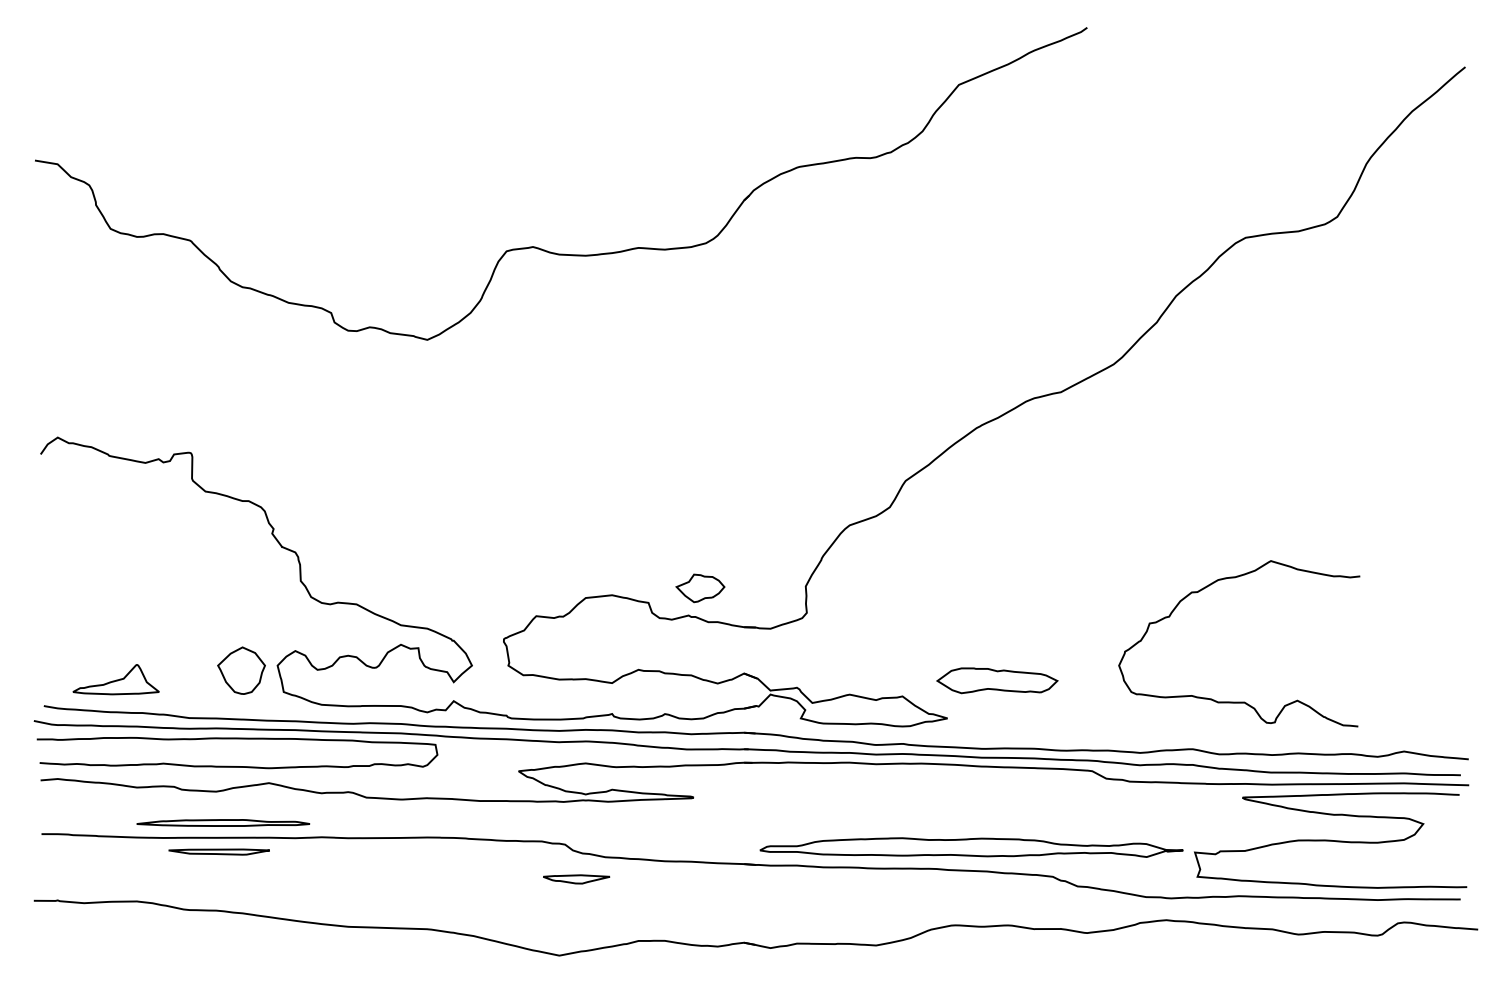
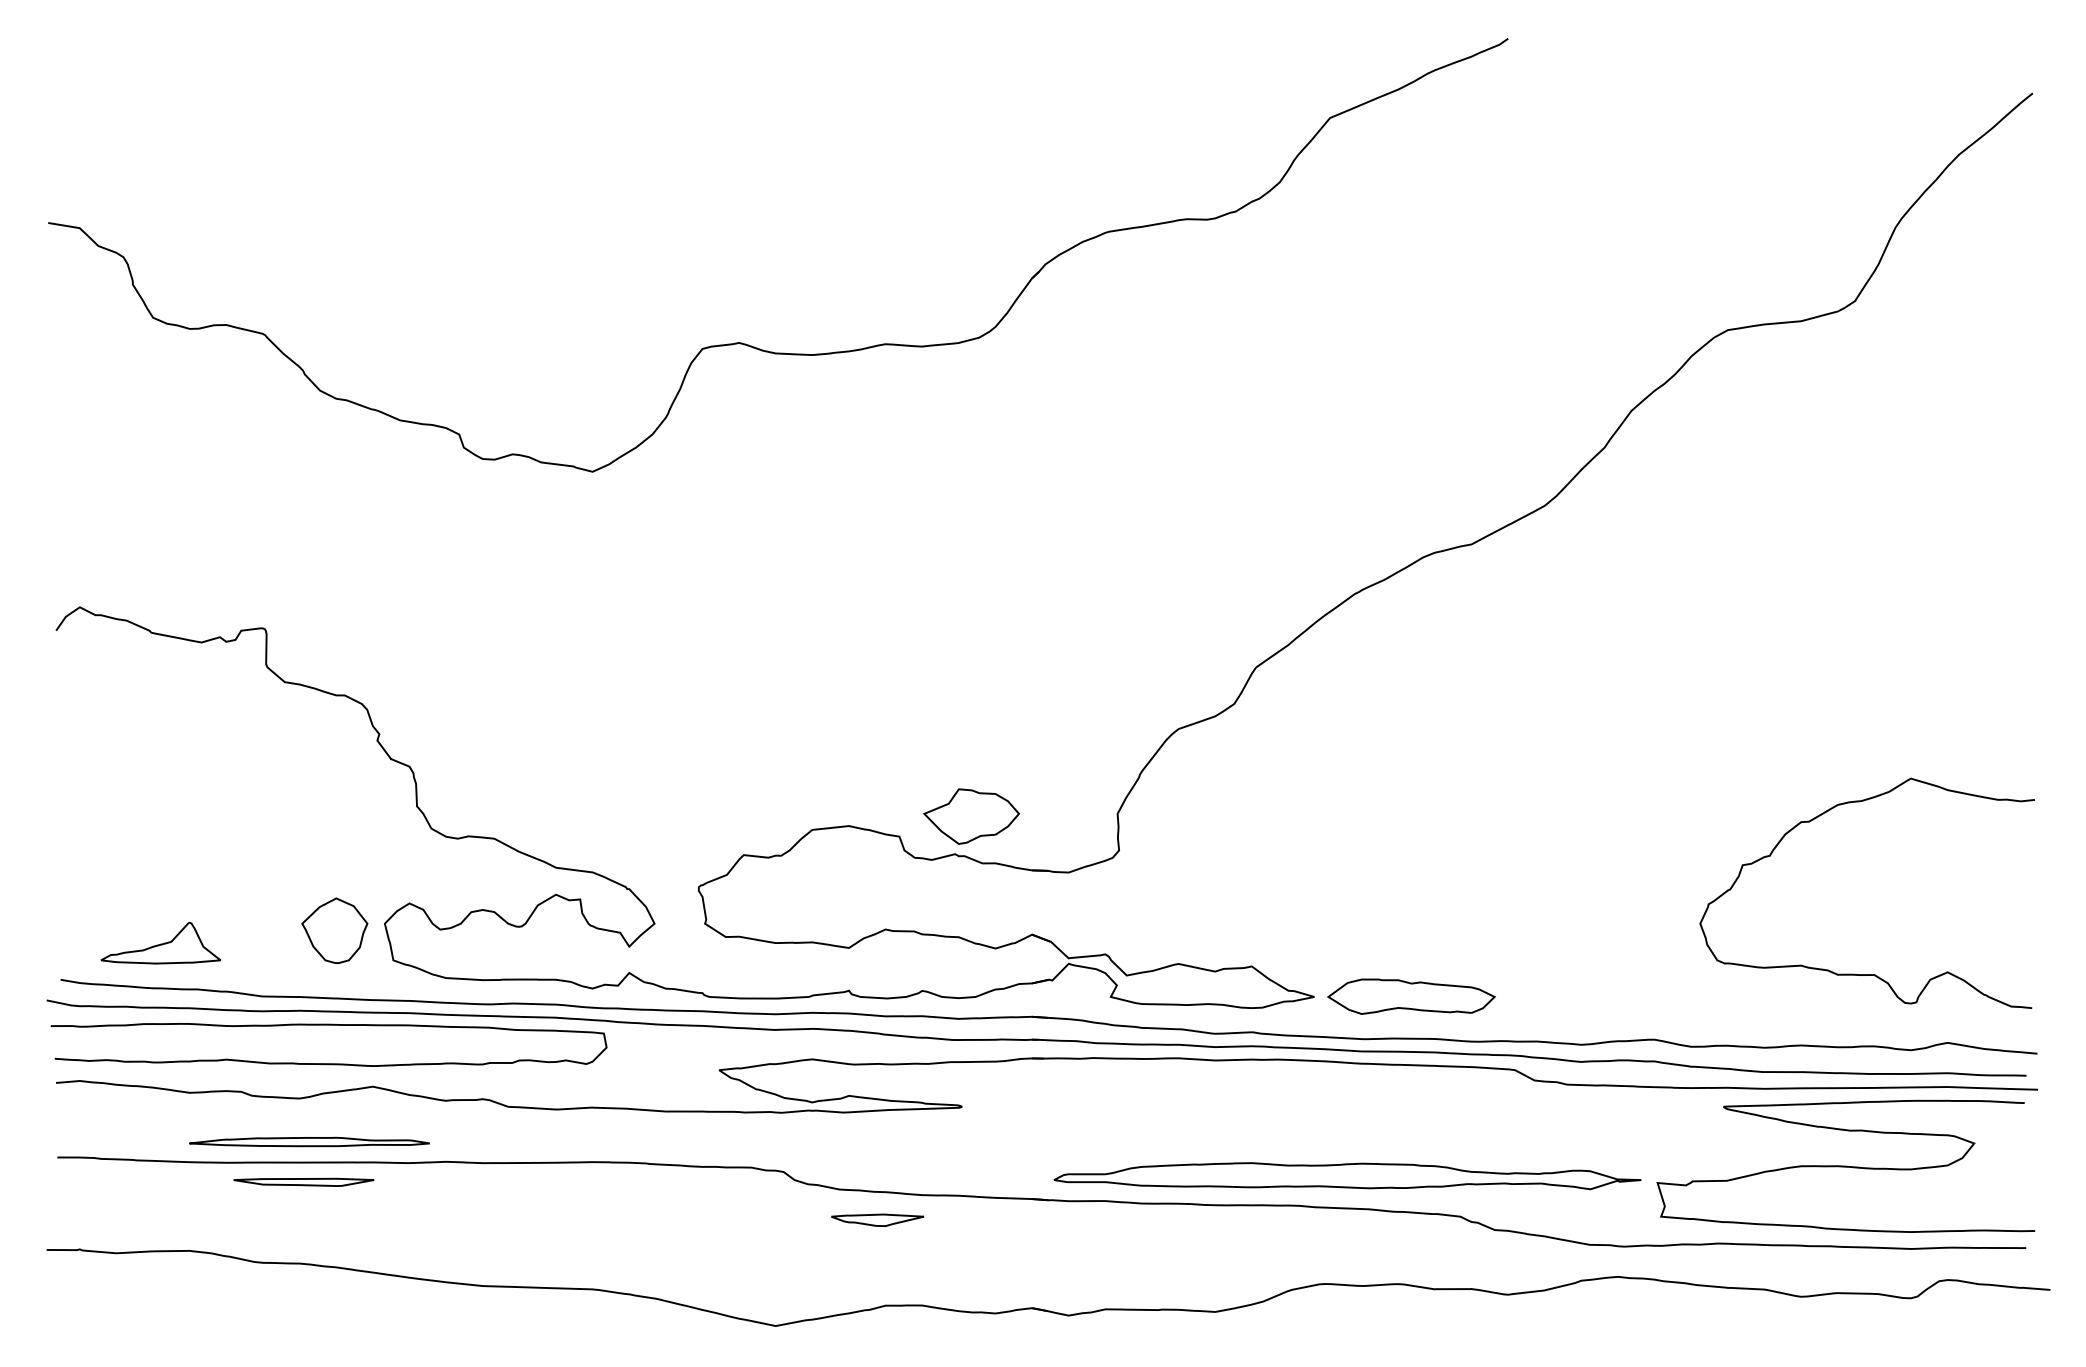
part: (700, 588) -> (971, 816), size x1.43
part: (997, 680) -> (1411, 996), moved
curve: (1230, 701) -> (1854, 973), moved
part: (576, 878) -> (877, 1219), moved

